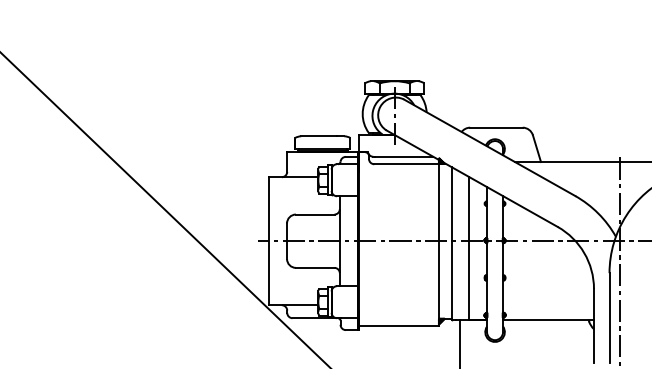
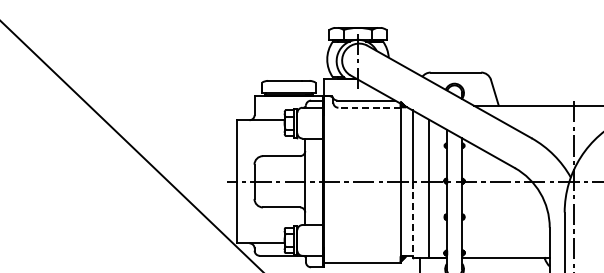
line: (406, 164) -> (369, 107), solid -> dashed
line: (451, 280) -> (412, 219), solid -> dashed

